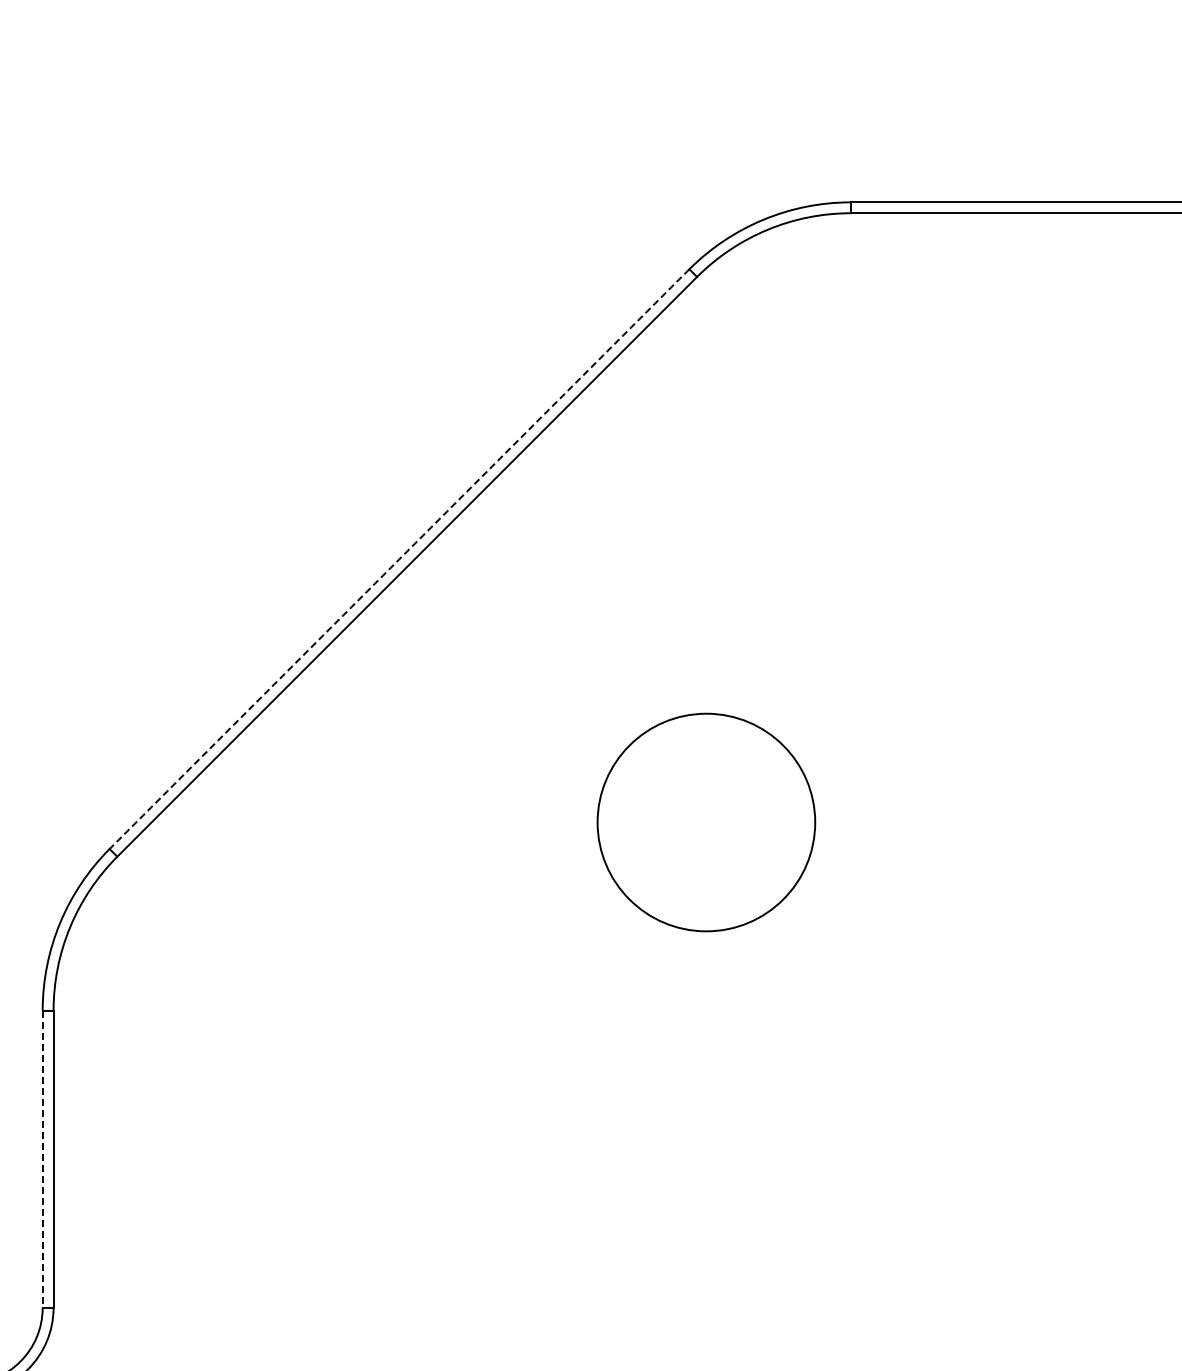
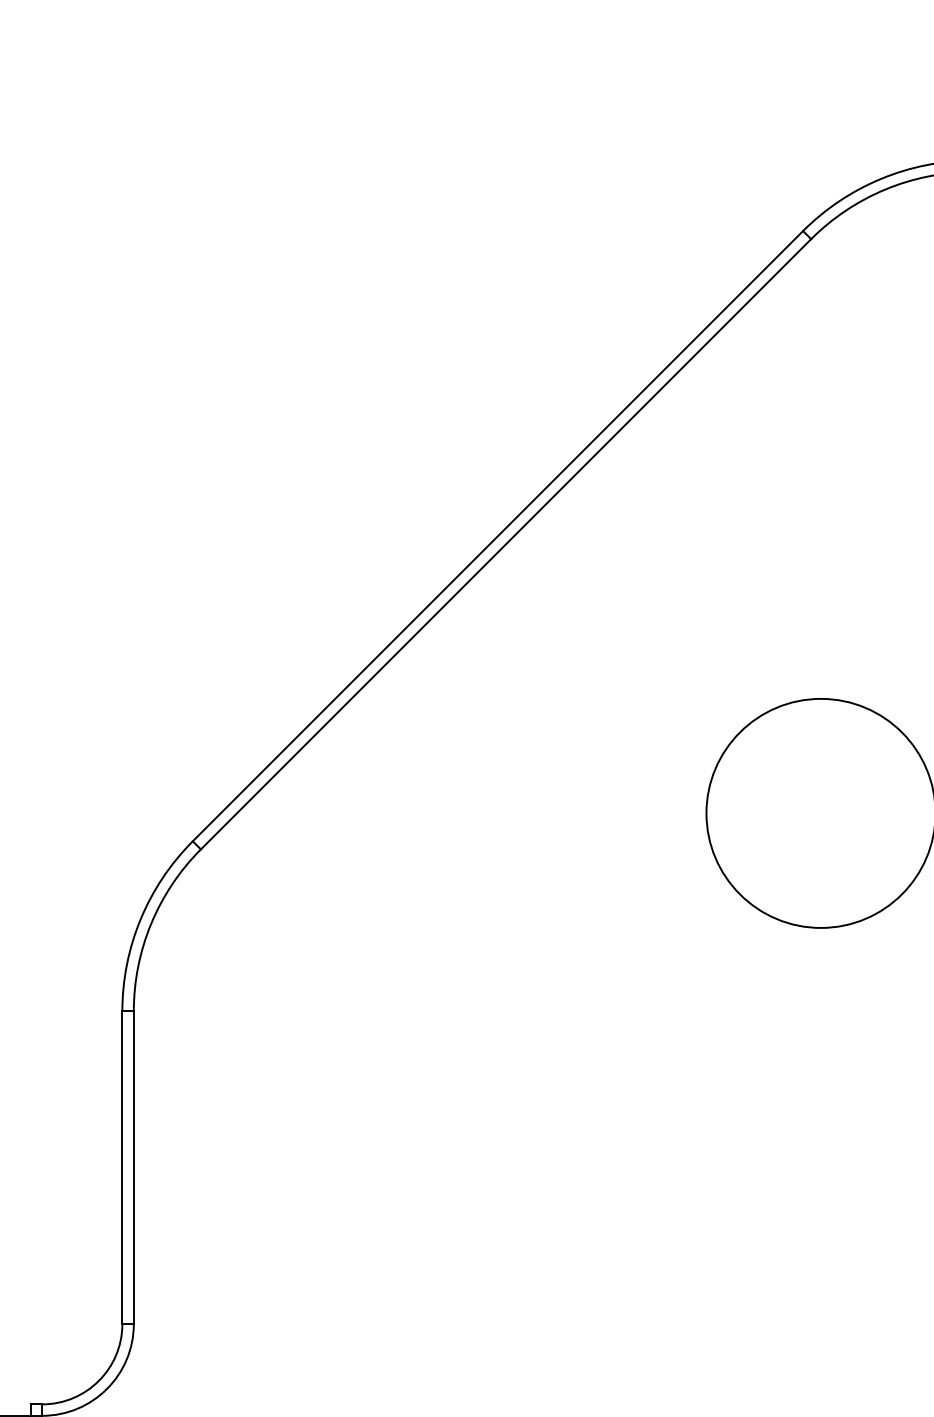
line: (399, 559) -> (497, 536), dashed -> solid
line: (42, 1159) -> (122, 1168), dashed -> solid

